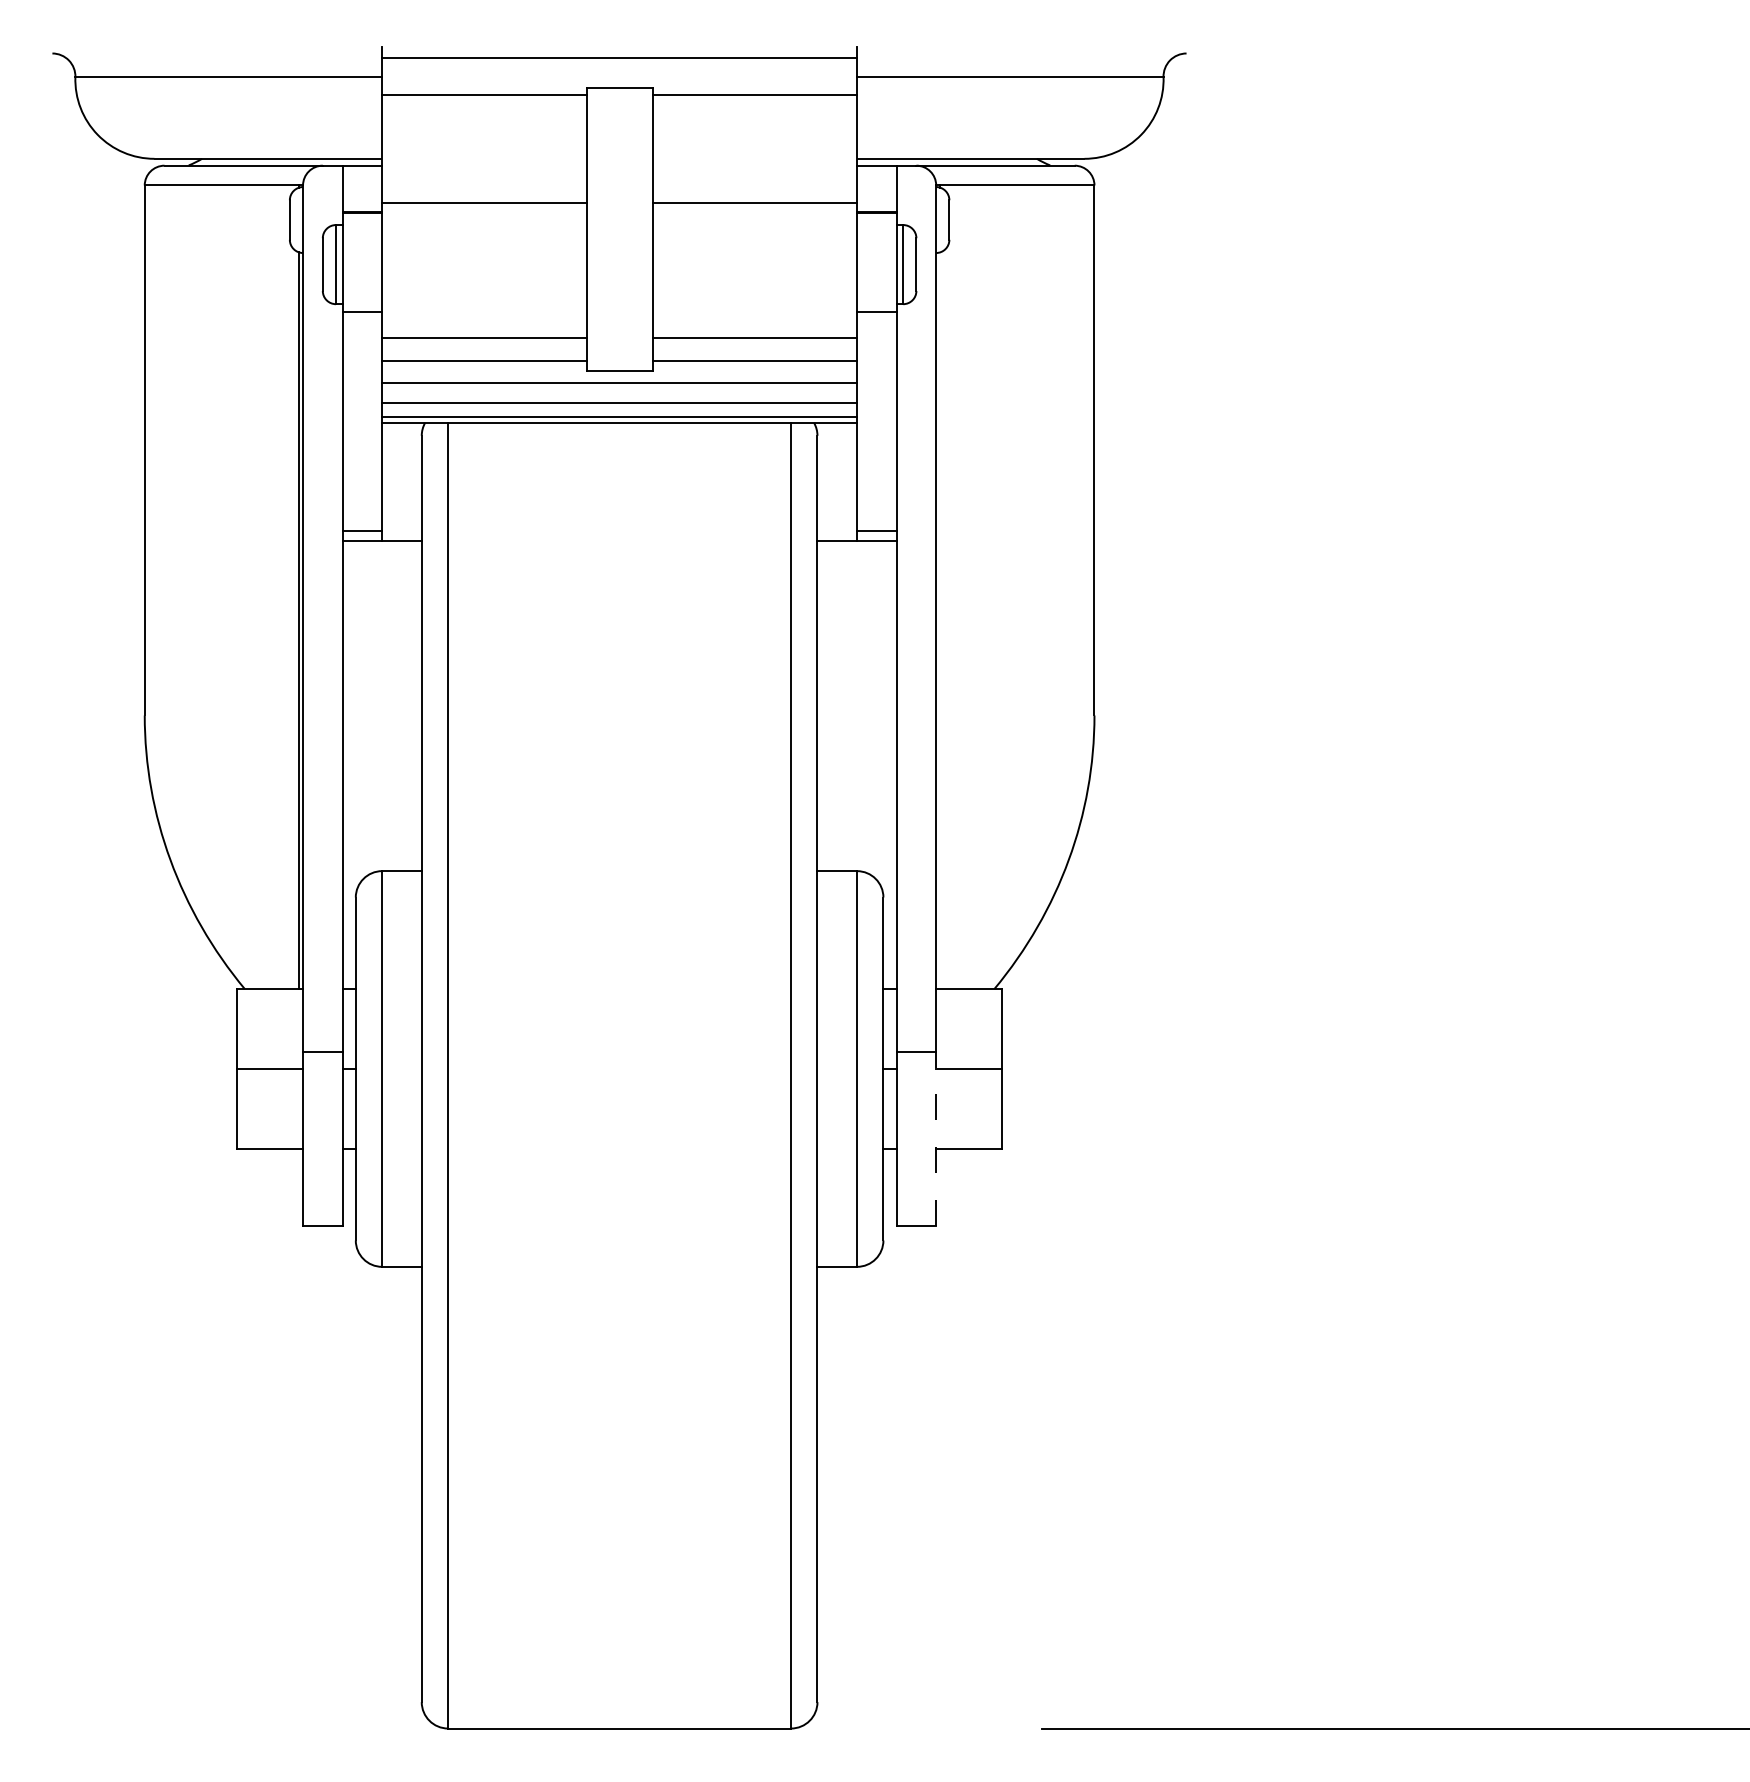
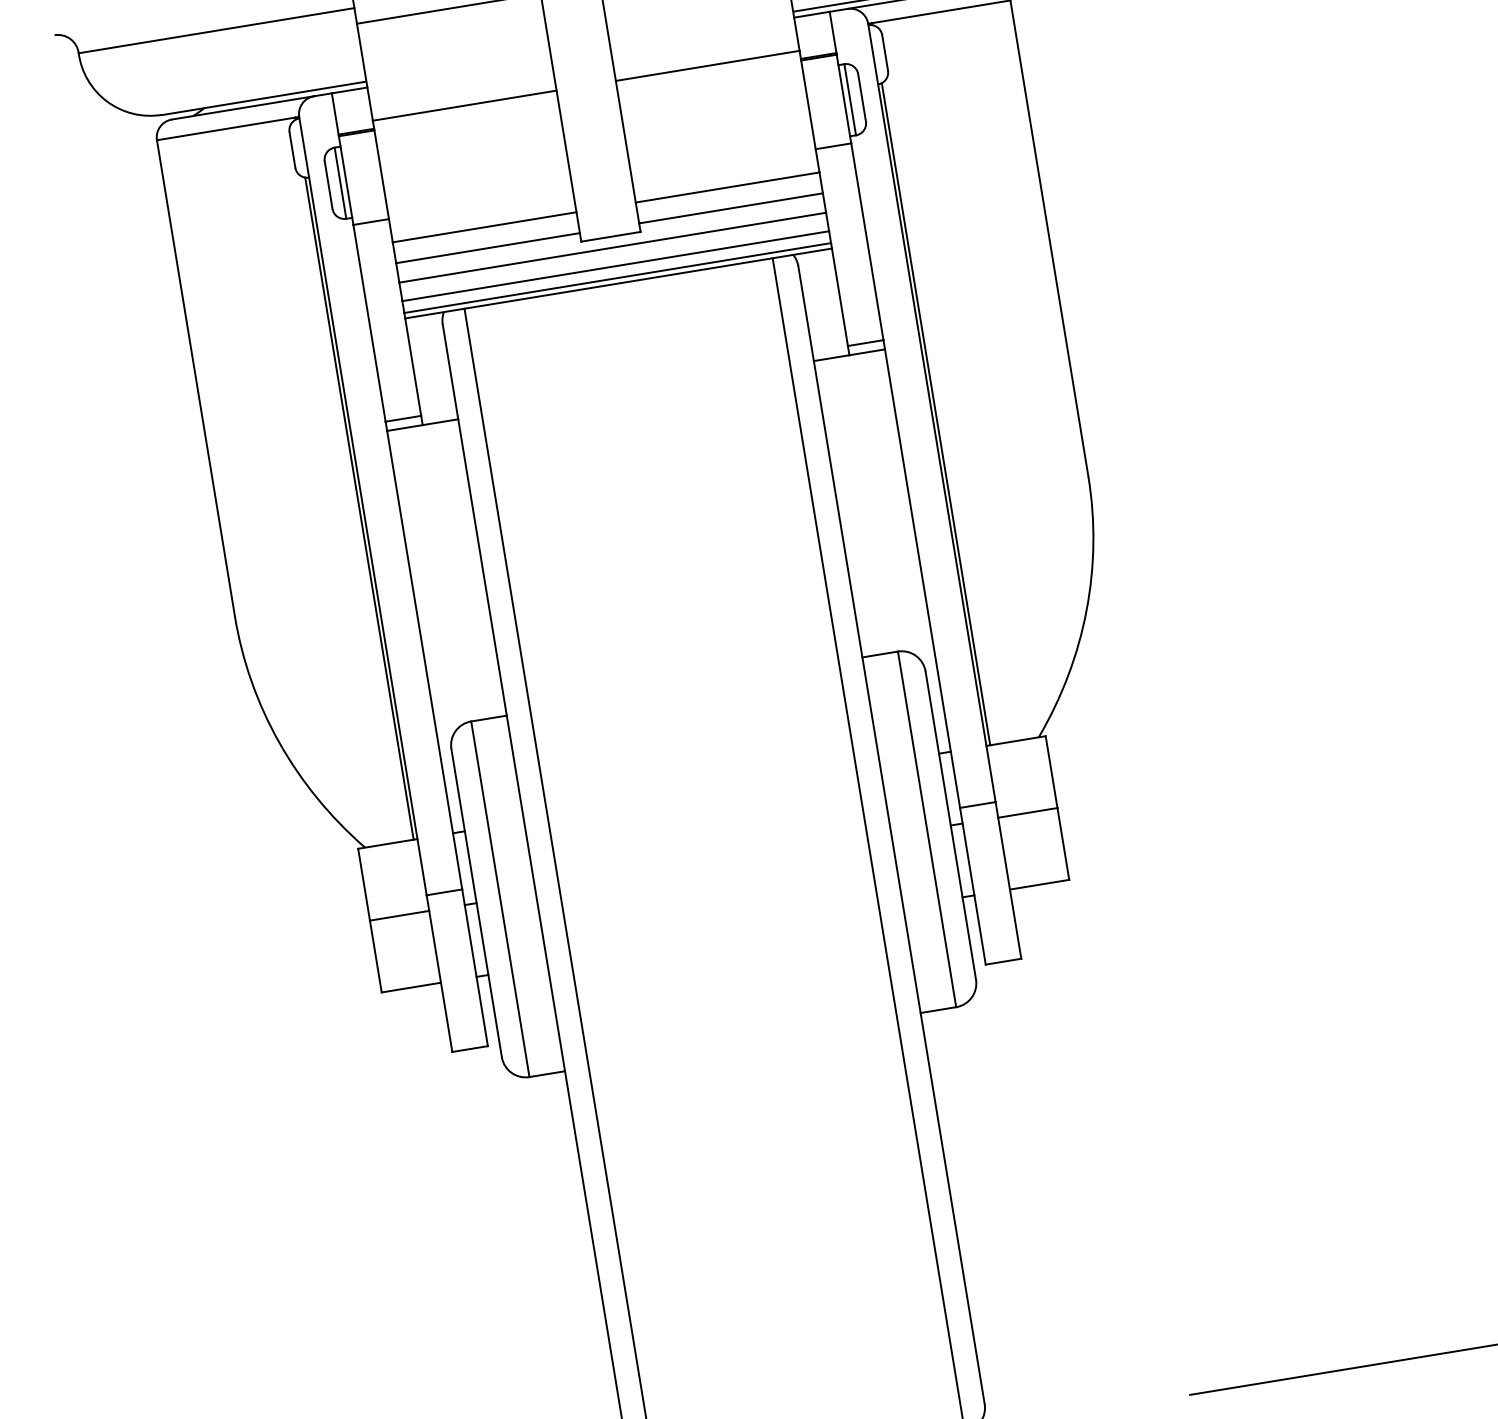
line: (940, 620) -> (936, 414), added
line: (936, 1138) -> (1008, 880), dashed -> solid

